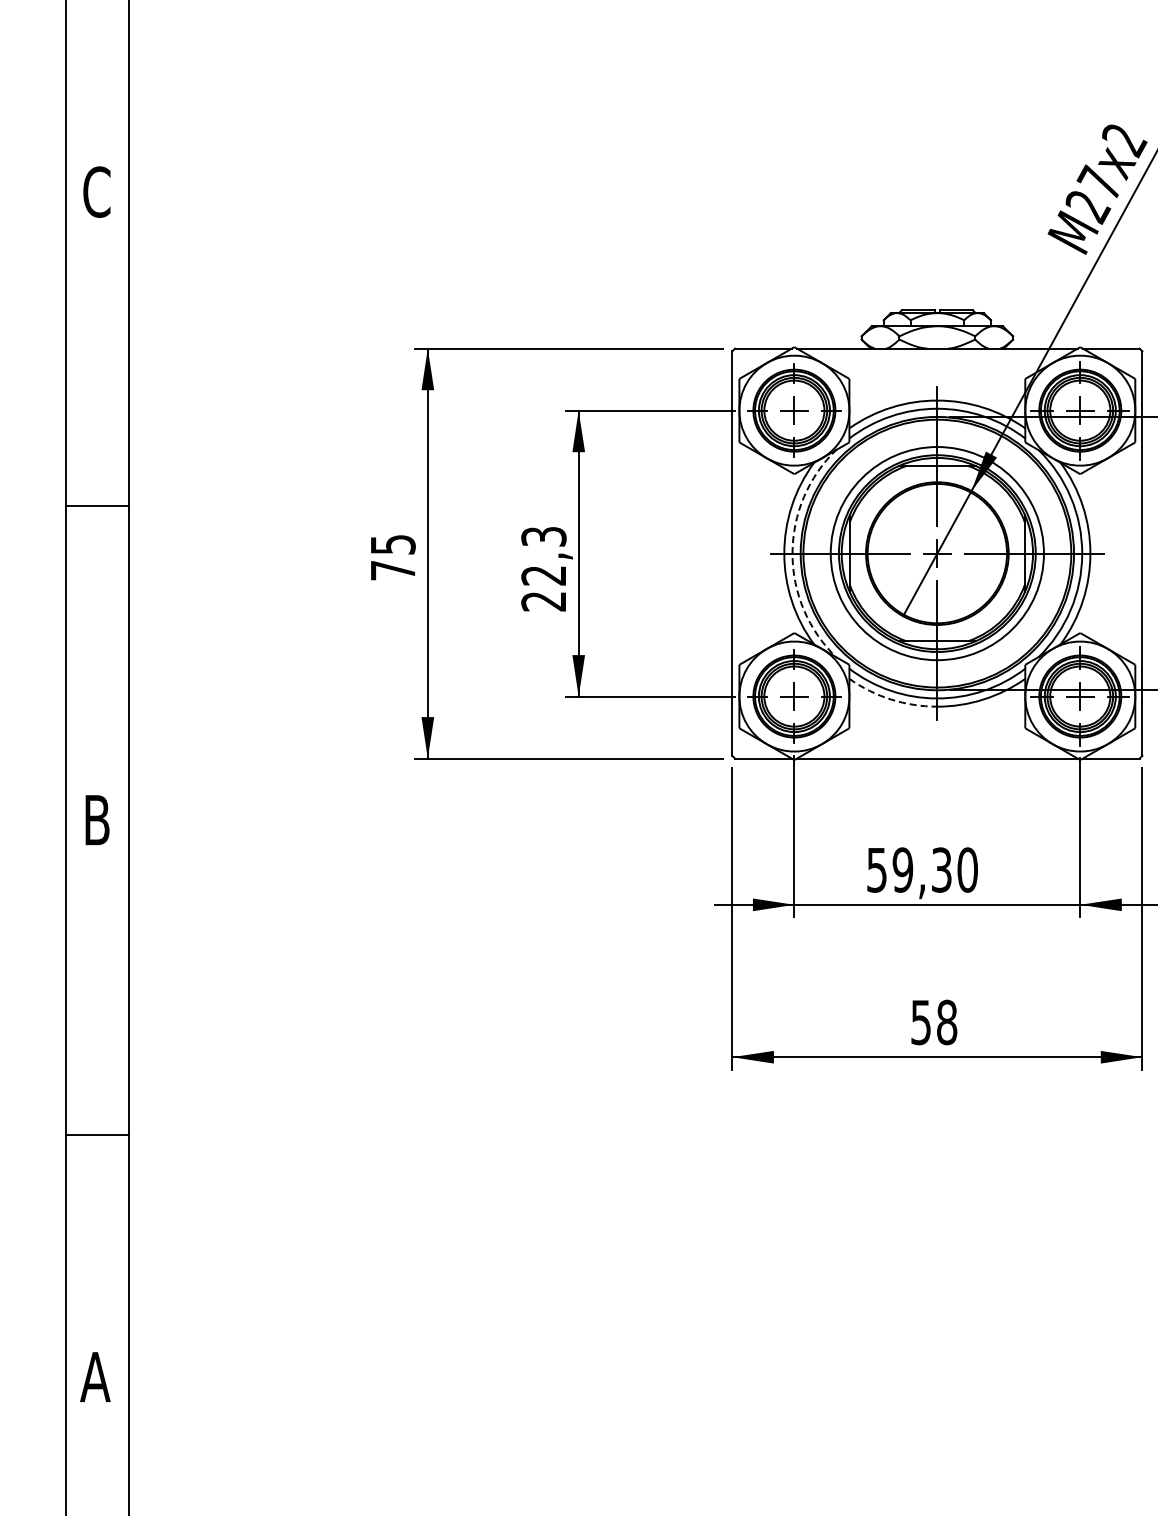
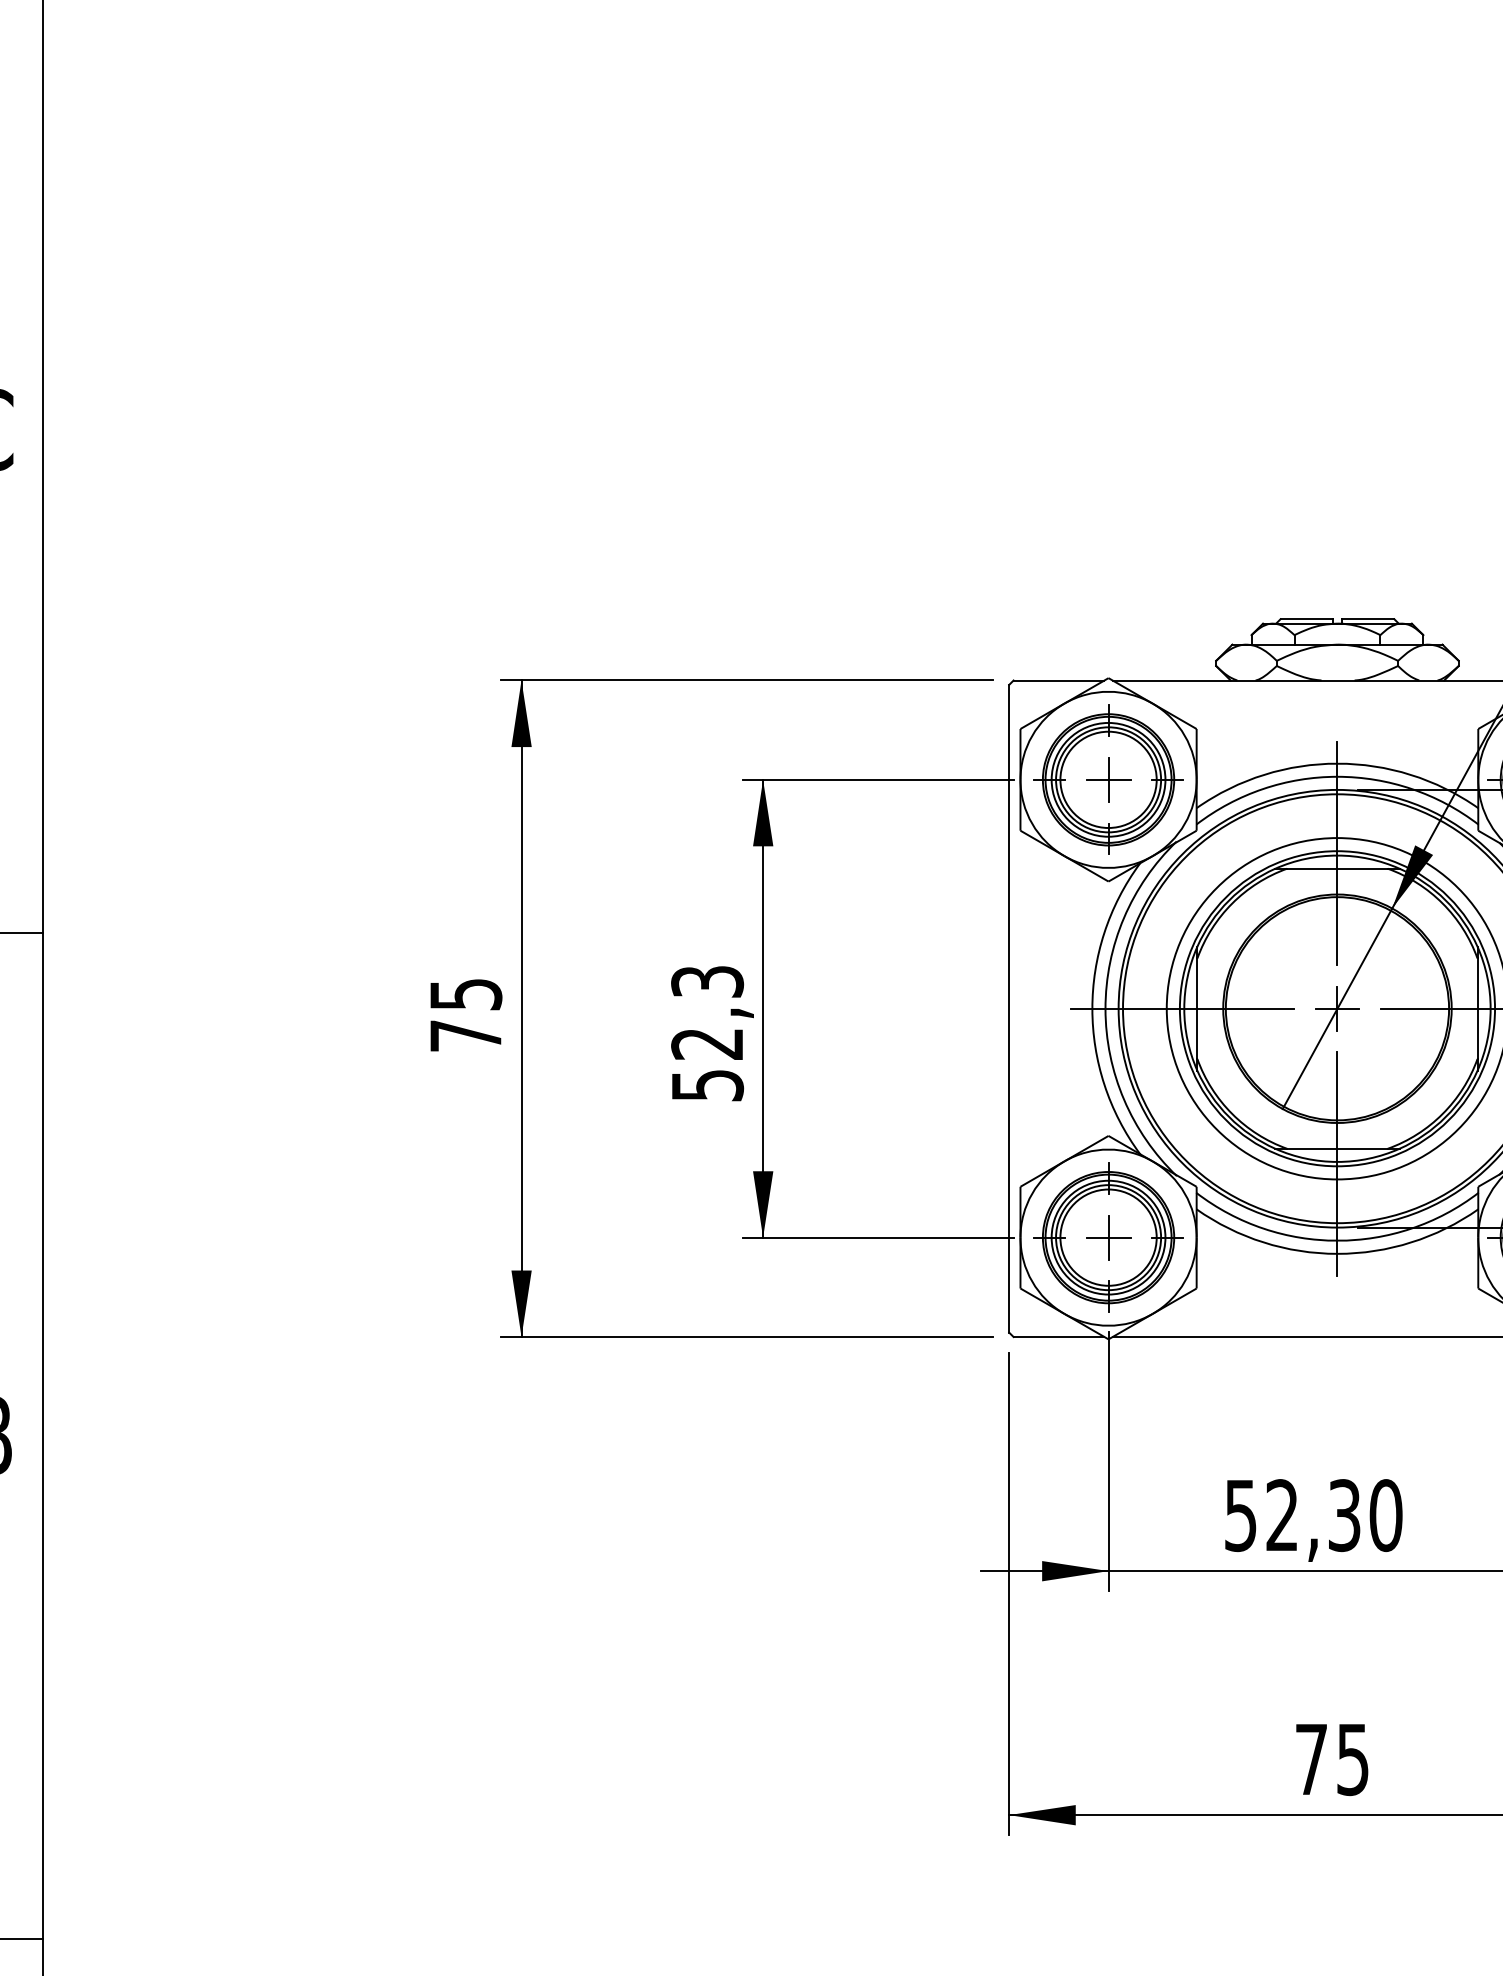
arc: (792, 553) -> (1105, 1008), dashed -> solid
text: (543, 601) -> (706, 1085), 22,3 -> 52,3
arc: (891, 699) -> (1264, 1242), dashed -> solid
text: (902, 869) -> (1281, 1514), 59,30 -> 52,30
text: (934, 1022) -> (1332, 1759), 58 -> 75

